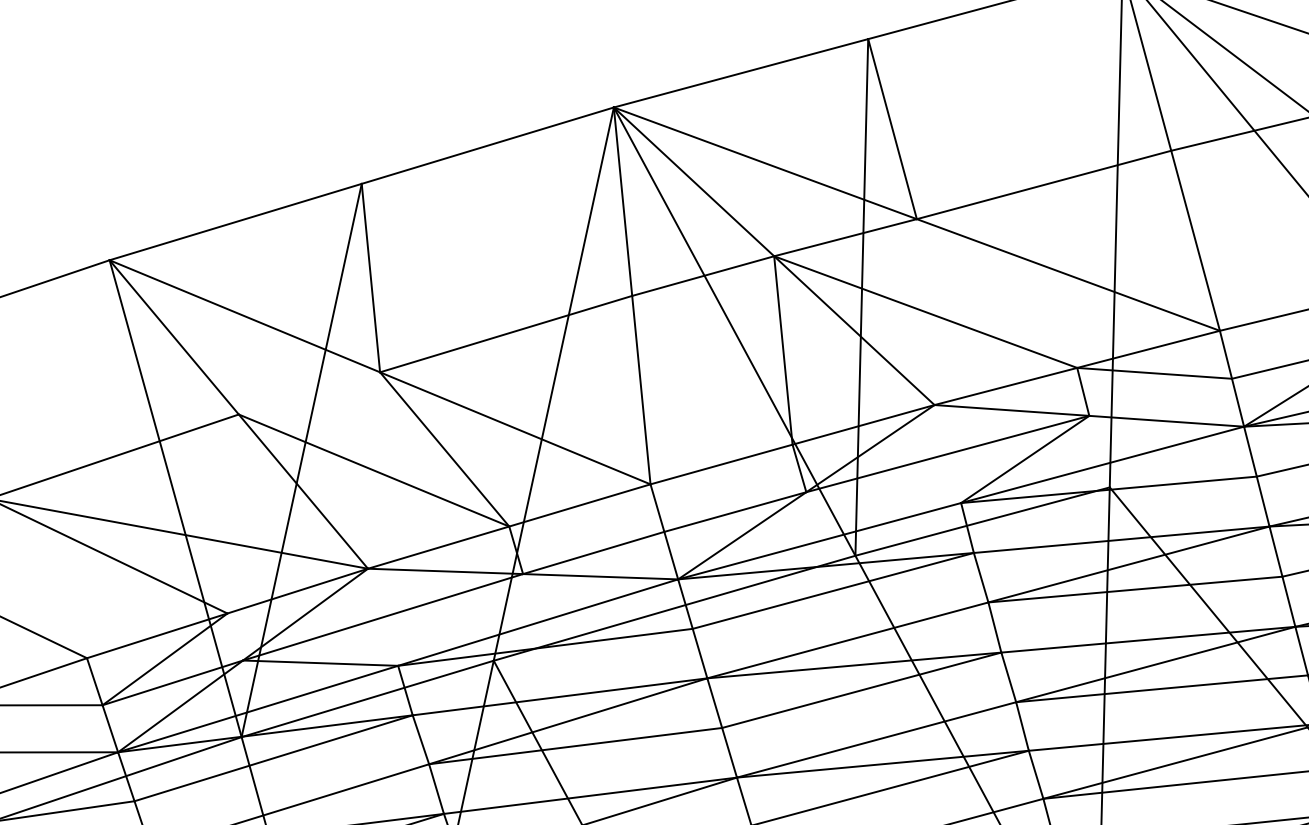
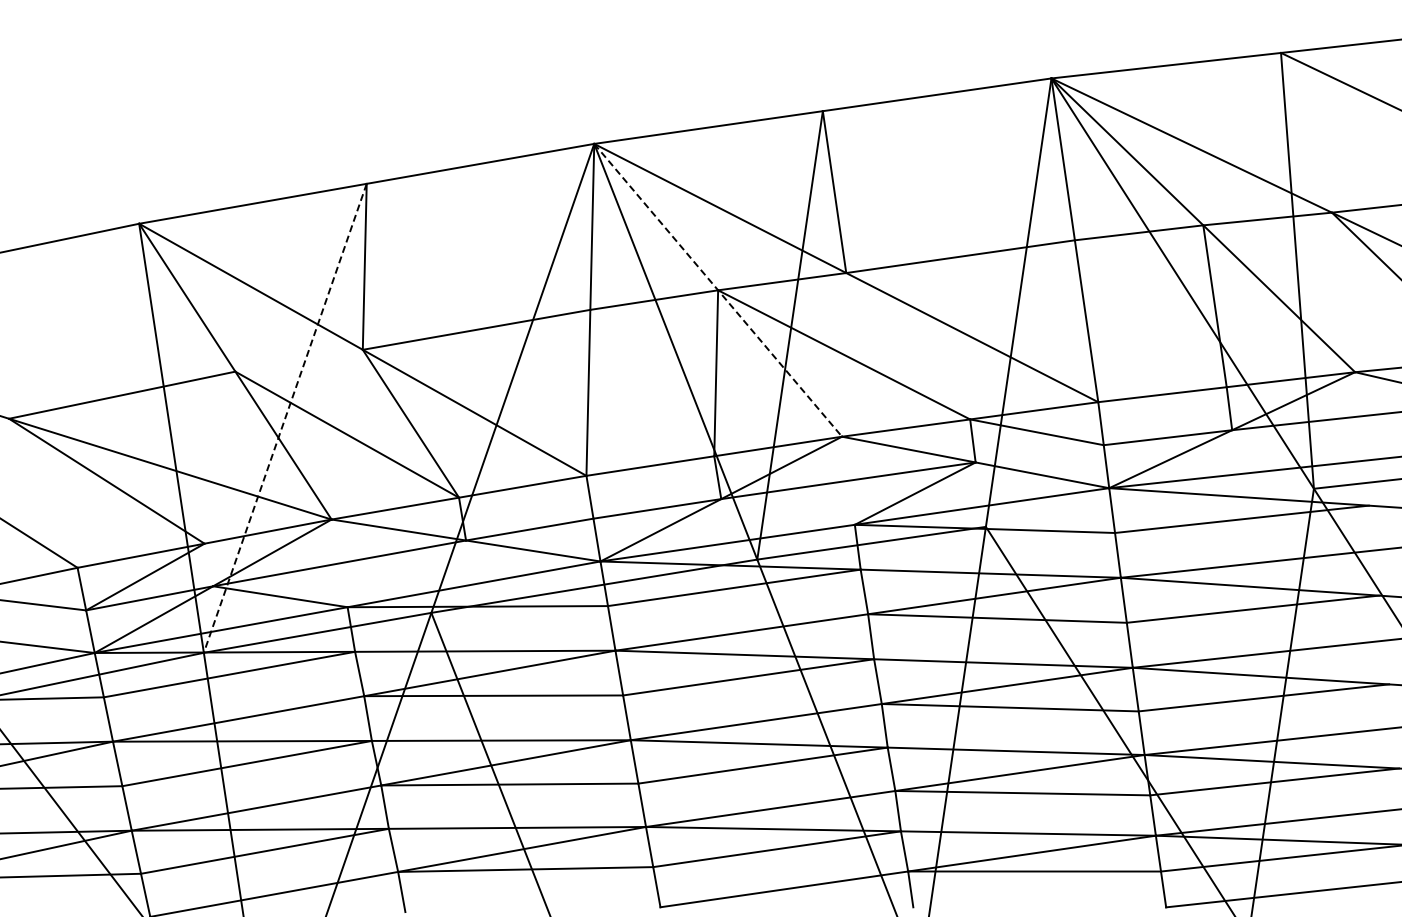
line: (774, 256) -> (718, 290), solid -> dashed
line: (301, 460) -> (285, 418), solid -> dashed

